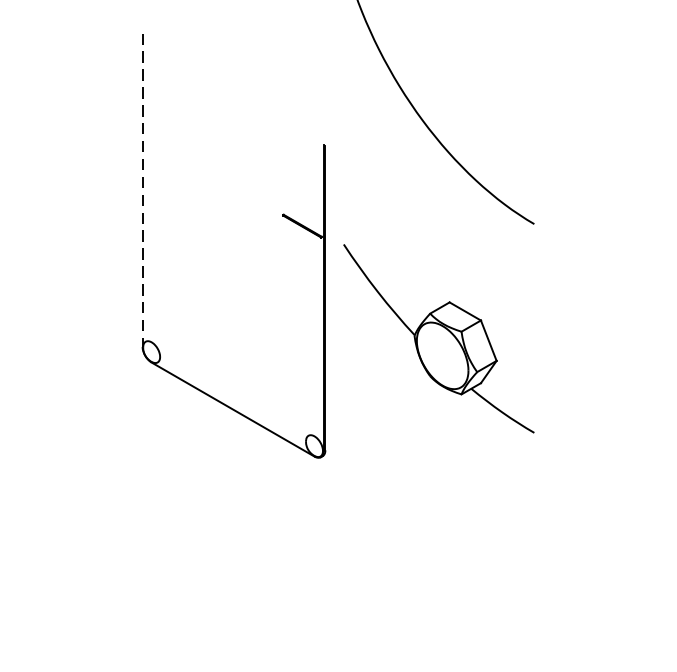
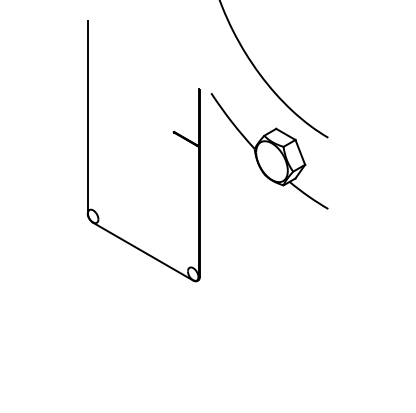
line: (142, 191) -> (87, 117), dashed -> solid
part: (438, 339) -> (269, 151), moved

